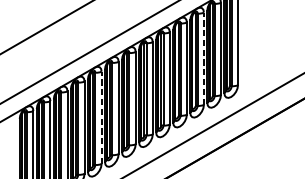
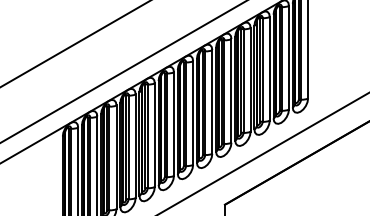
line: (203, 58) -> (269, 68), dashed -> solid
line: (101, 118) -> (154, 135), dashed -> solid

